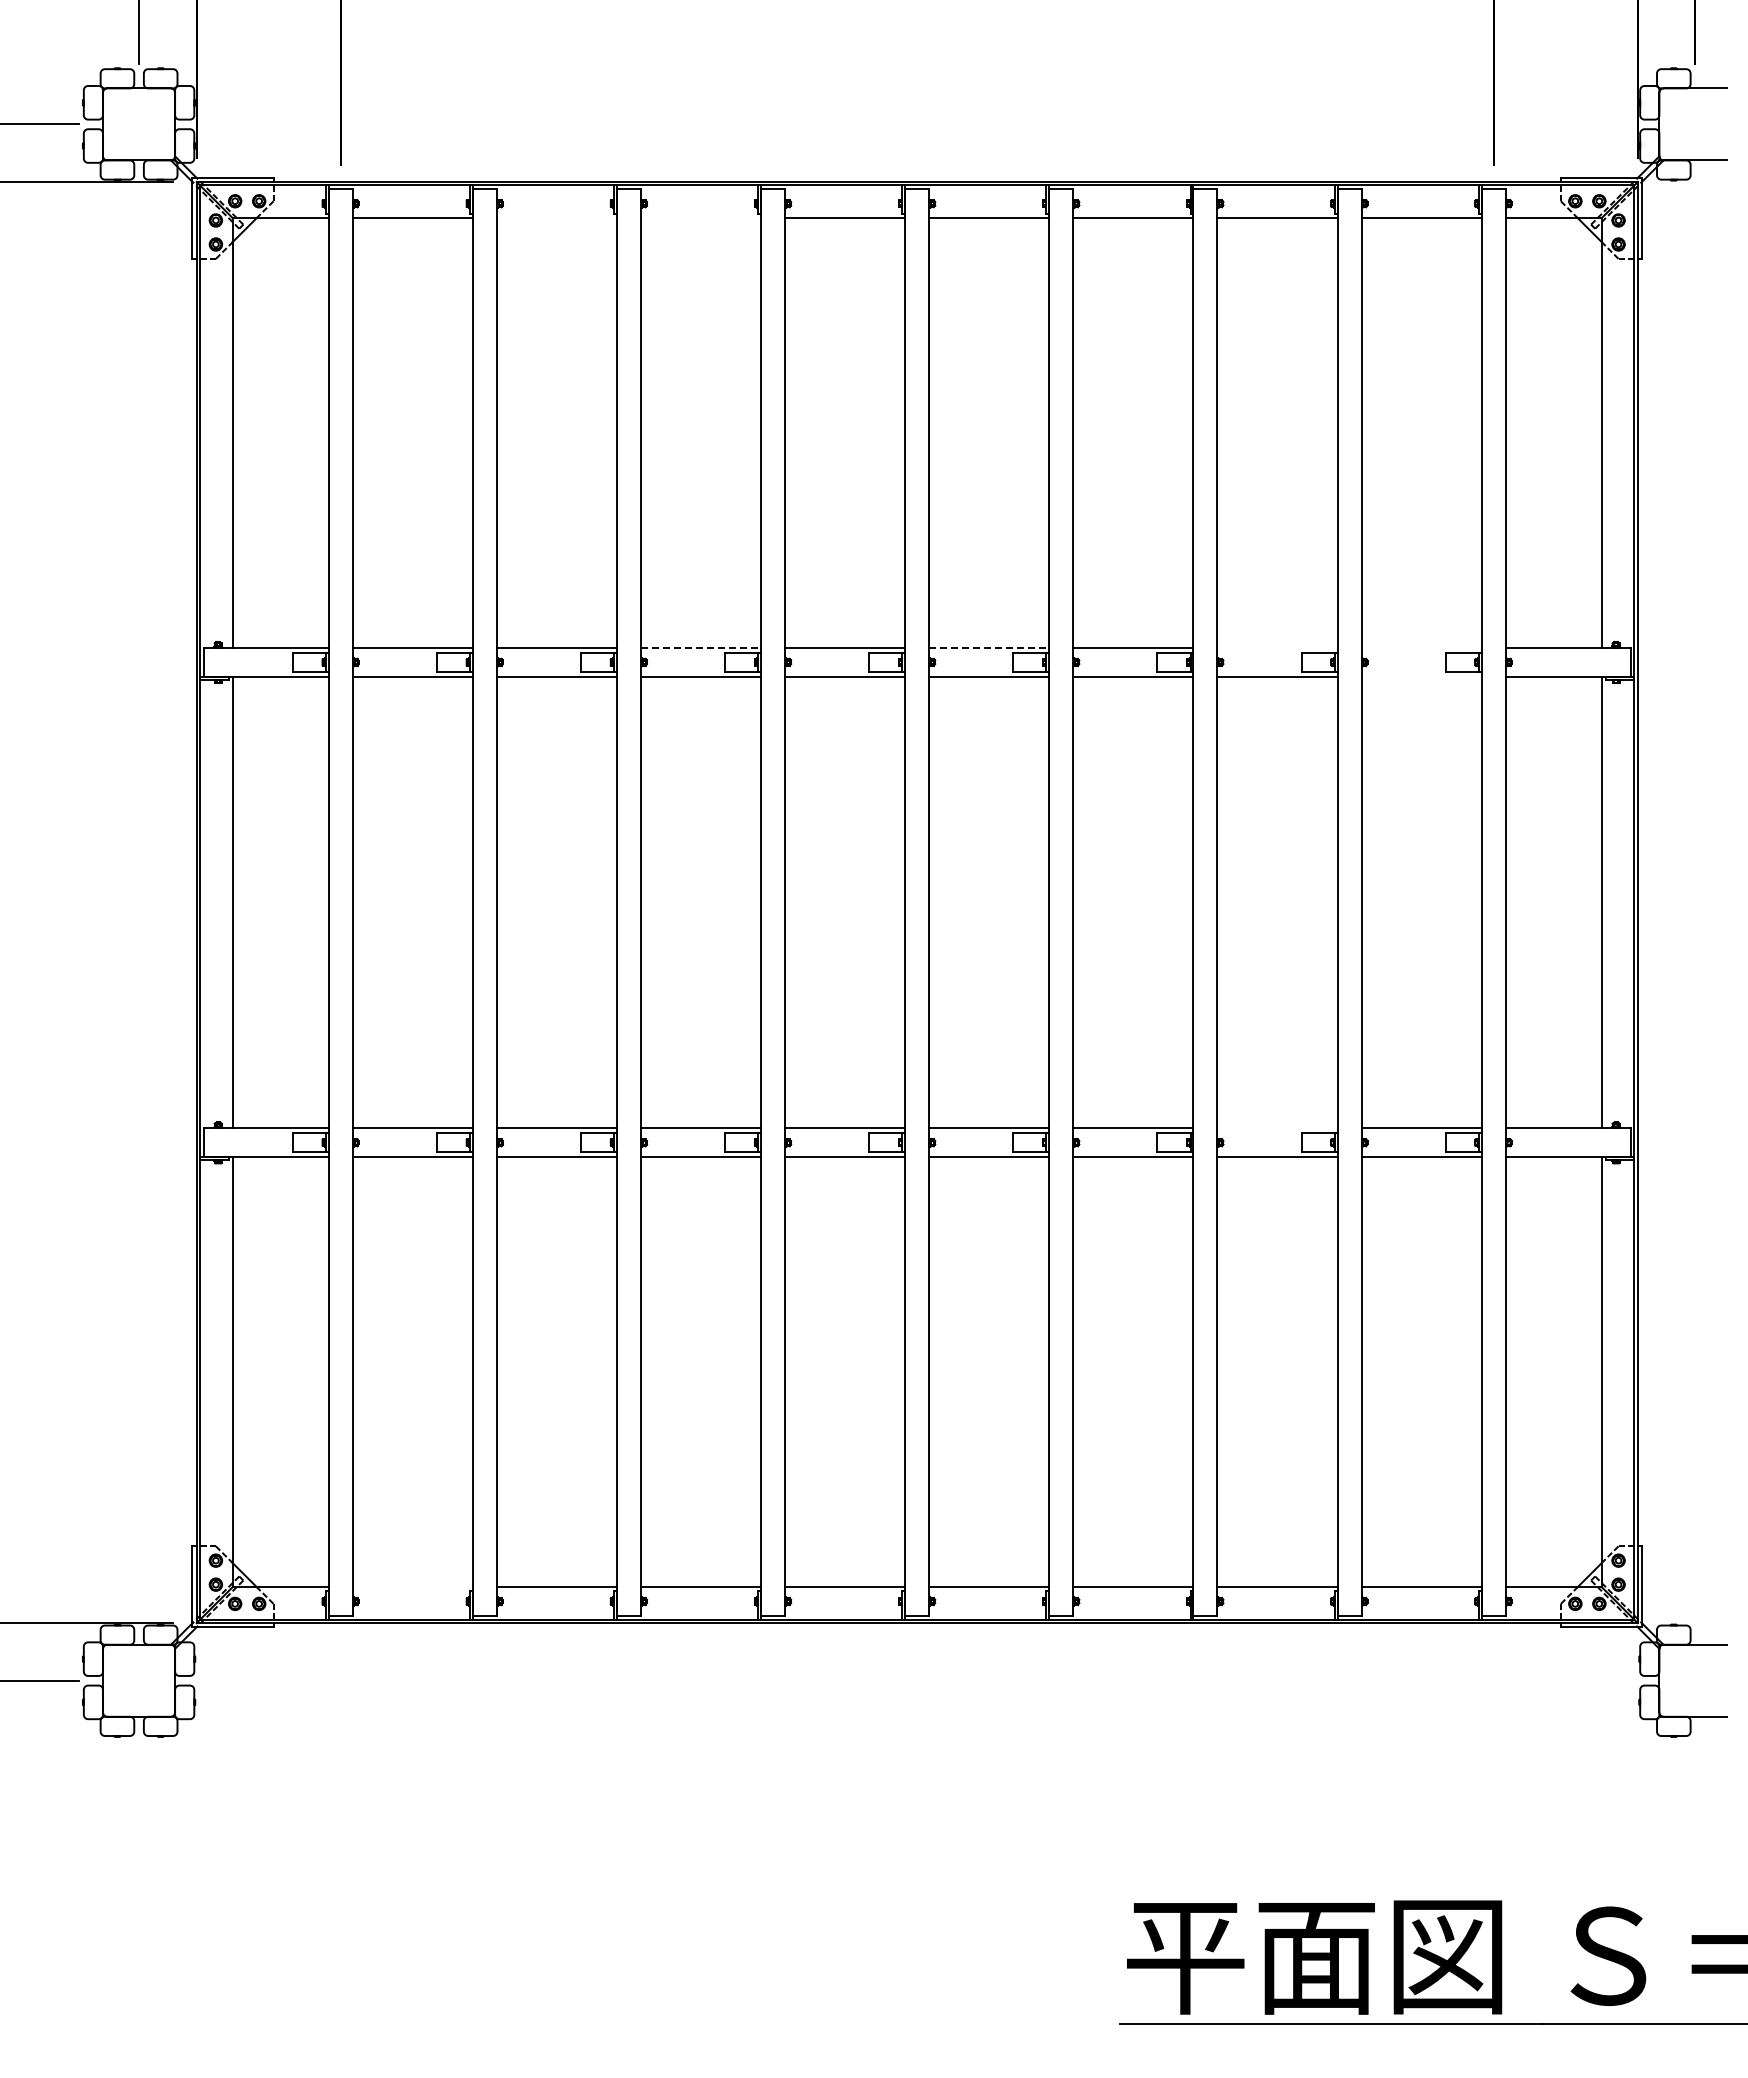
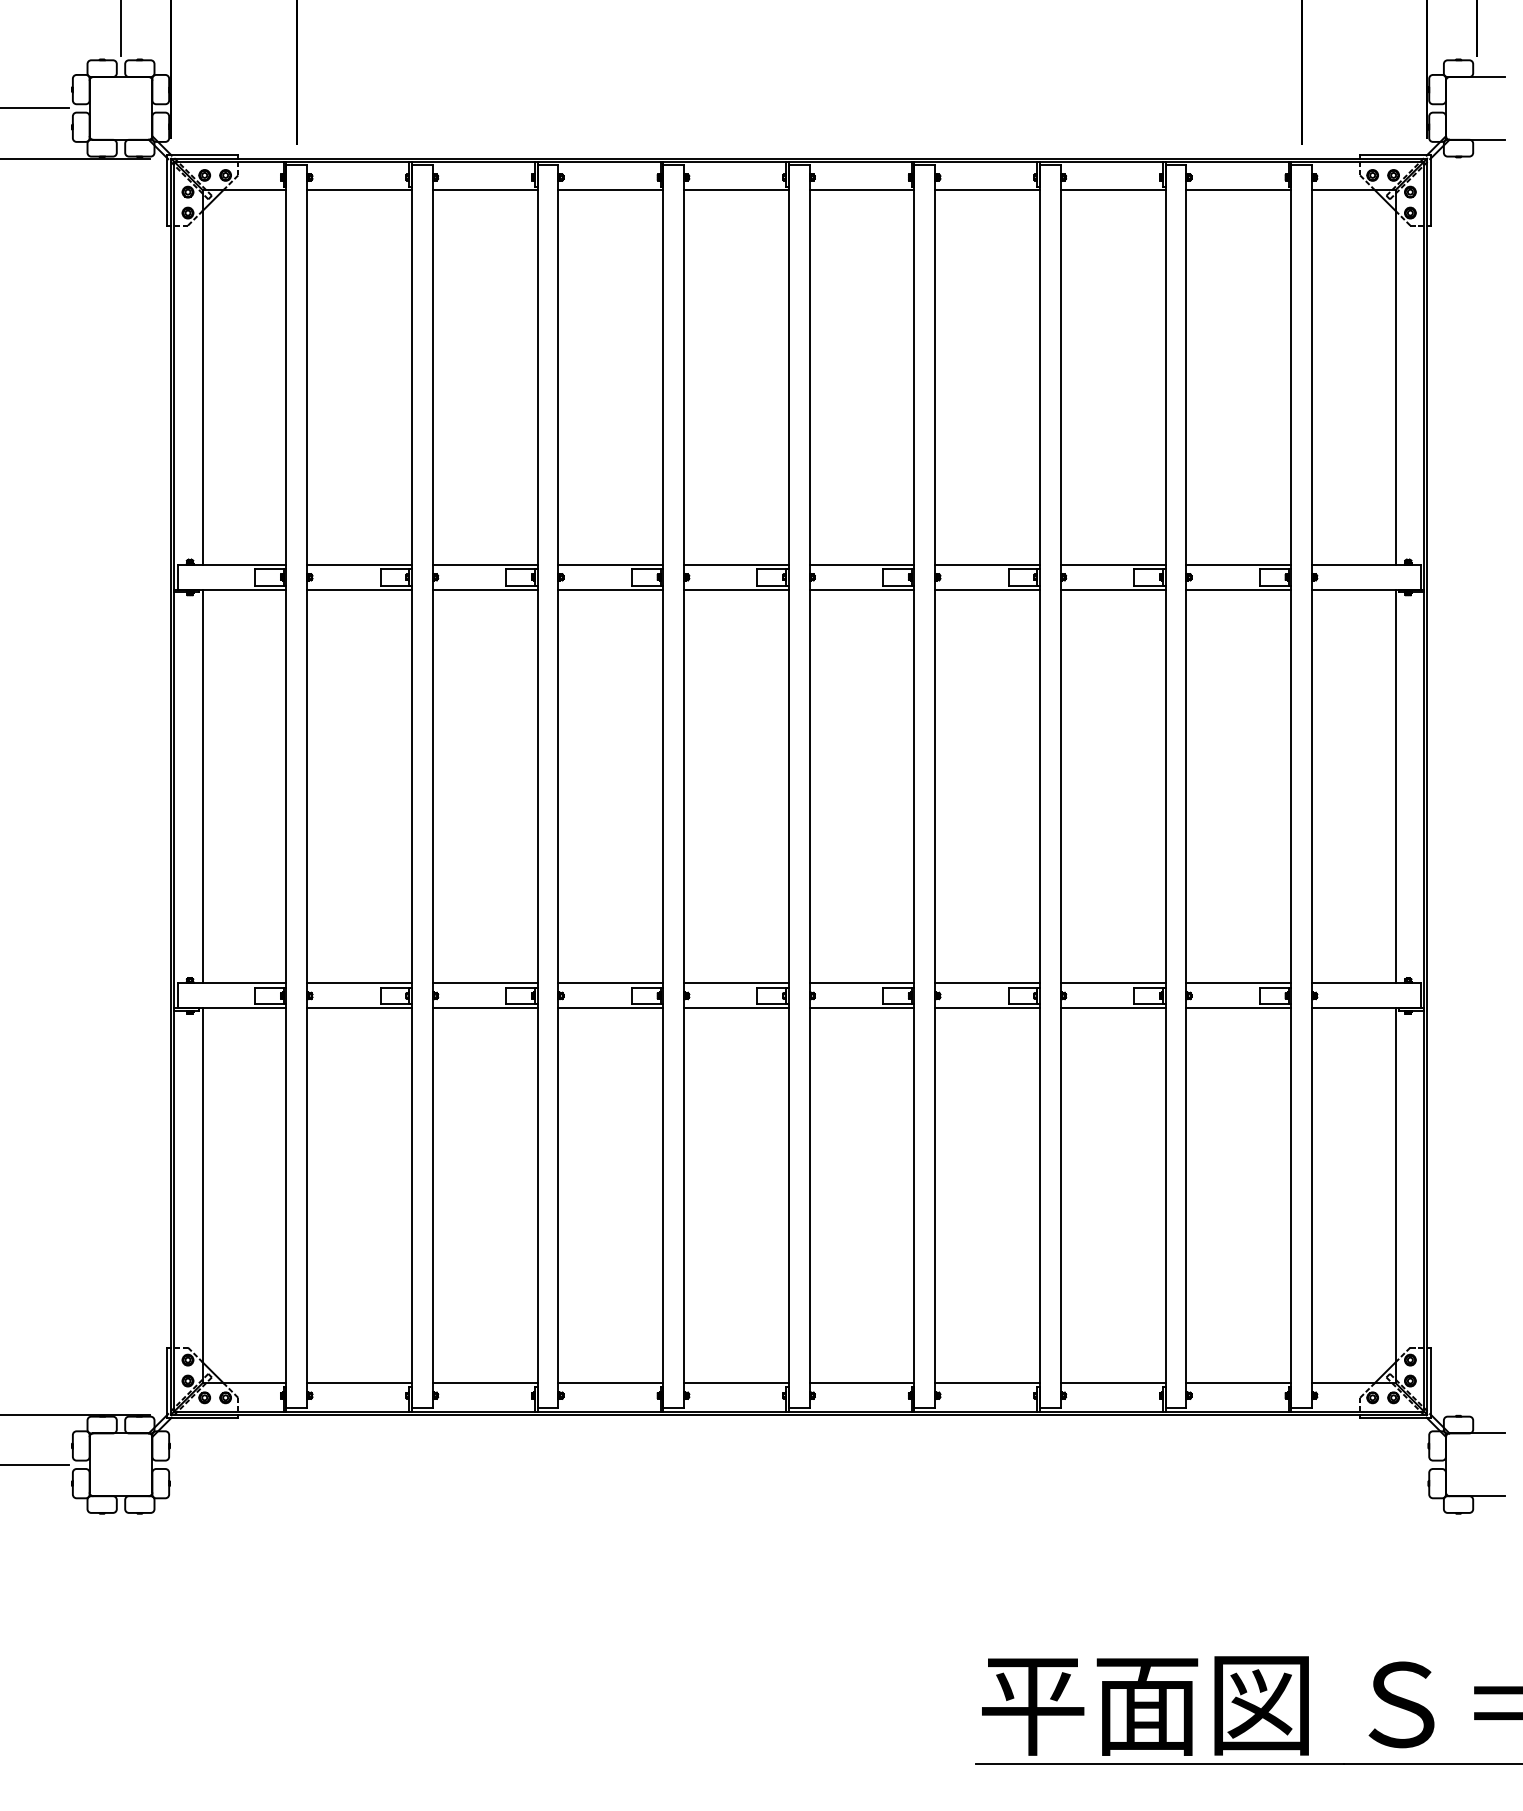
line: (556, 218) -> (484, 190), added
line: (701, 218) -> (611, 190), added
line: (701, 648) -> (611, 565), dashed -> solid
line: (989, 648) -> (862, 565), dashed -> solid
line: (1277, 648) -> (1113, 565), added
line: (1421, 648) -> (1238, 565), added
line: (1421, 676) -> (1238, 589), added
line: (1277, 1128) -> (1113, 983), added
line: (412, 1587) -> (359, 1383), added

